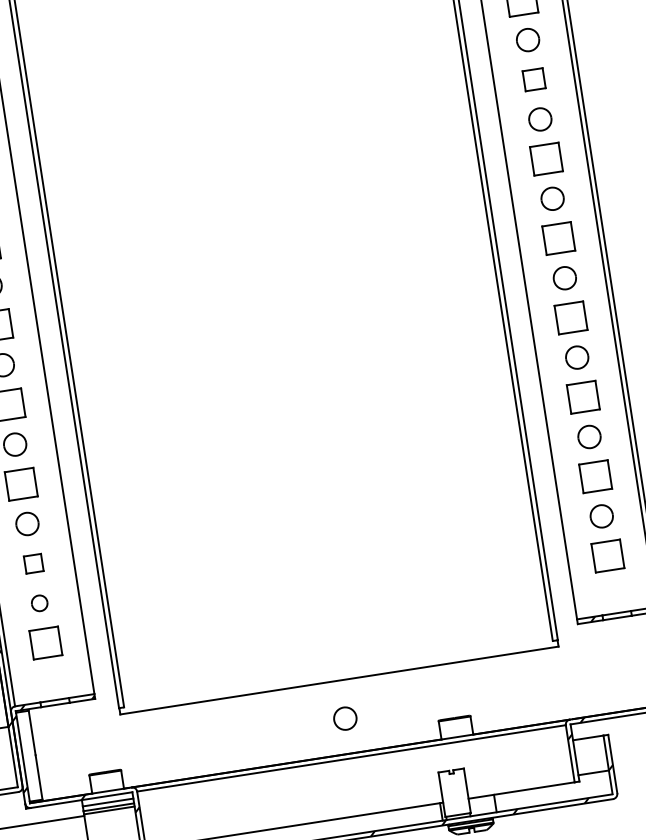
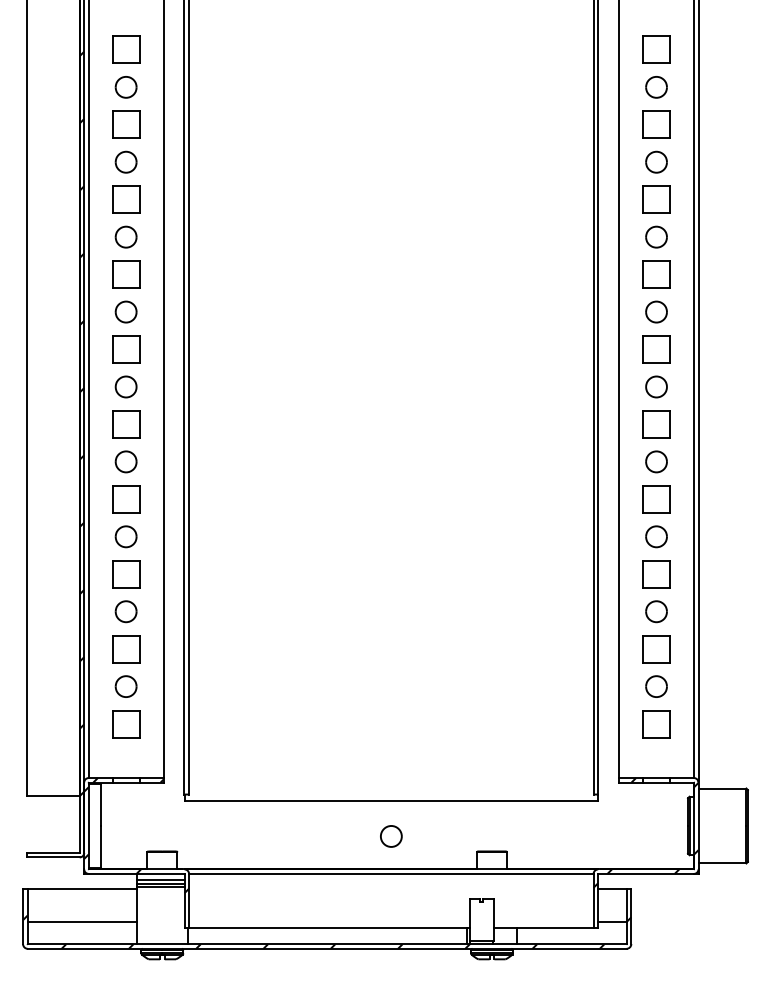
part: (534, 79) -> (656, 274), size x1.43
part: (34, 563) -> (126, 649), size x1.67
part: (39, 603) -> (125, 686), size x1.43

